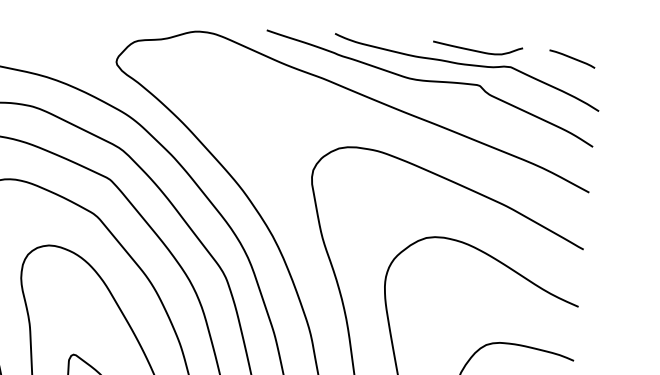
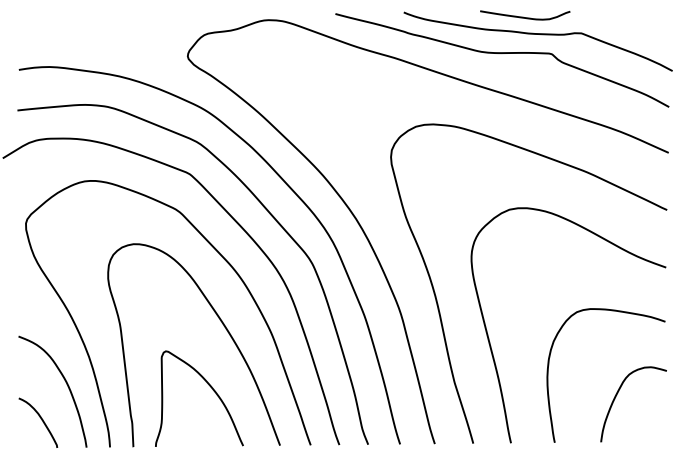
curve: (477, 50) -> (525, 17), moved
line: (571, 58) -> (641, 20), removed

